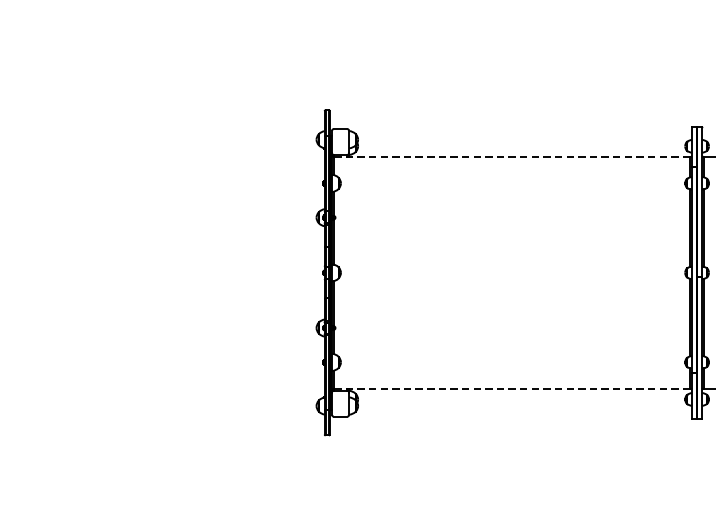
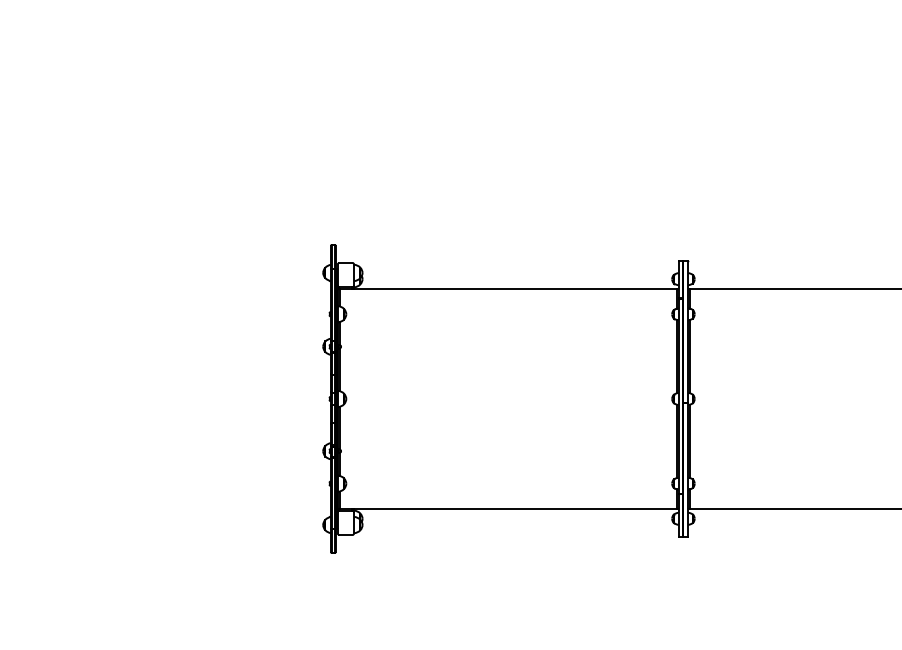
line: (512, 157) -> (508, 289), dashed -> solid
line: (512, 388) -> (508, 508), dashed -> solid

